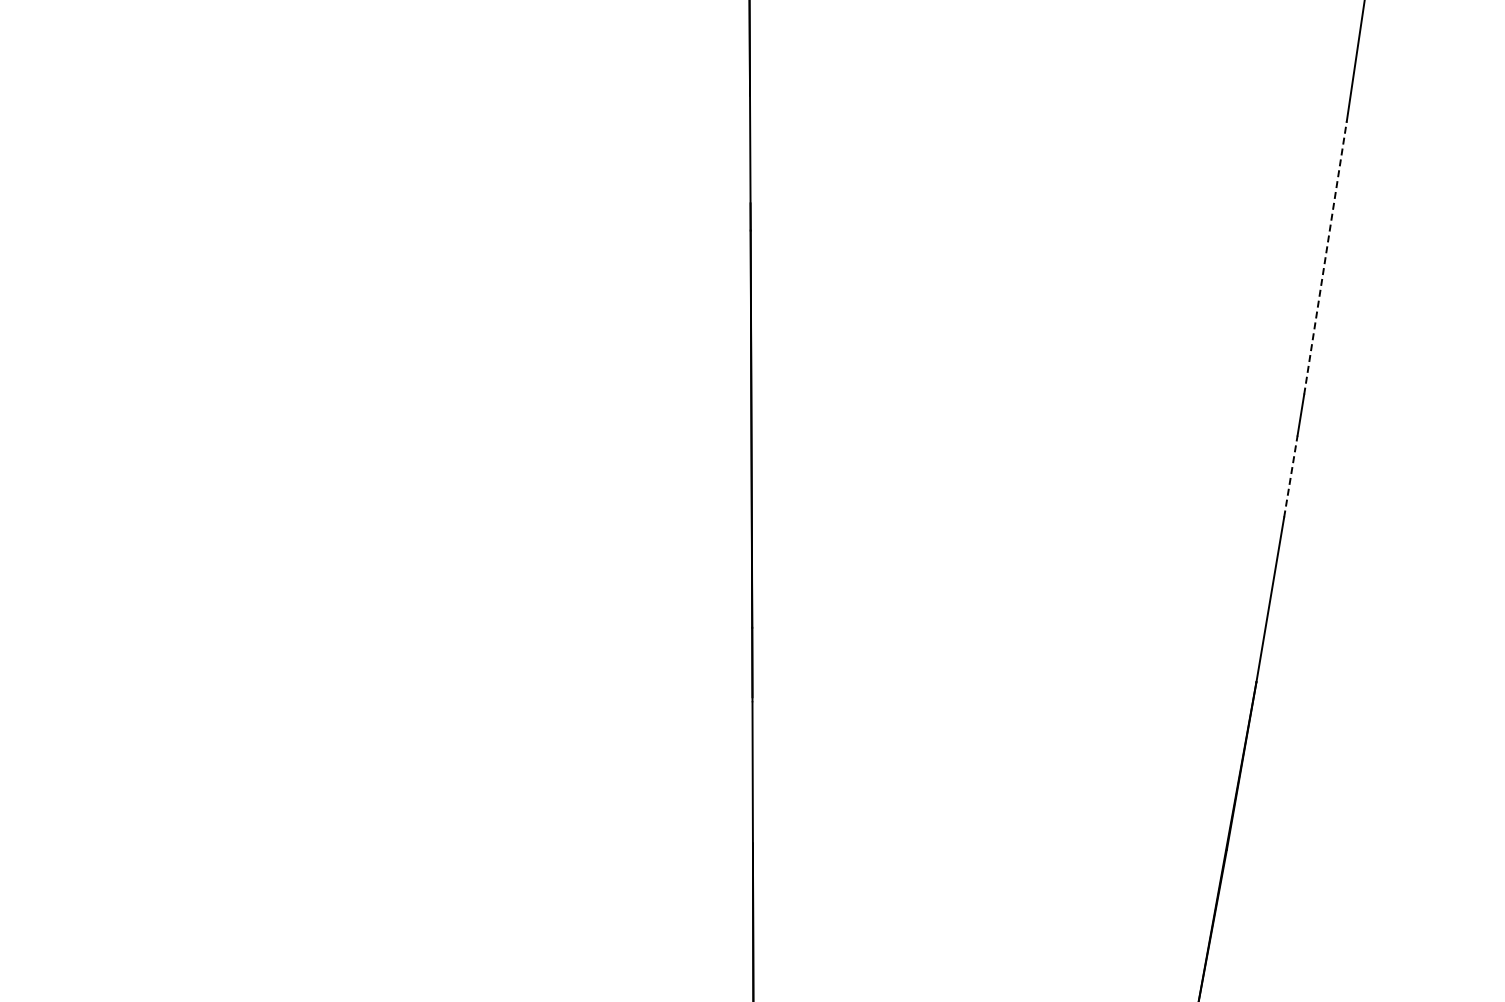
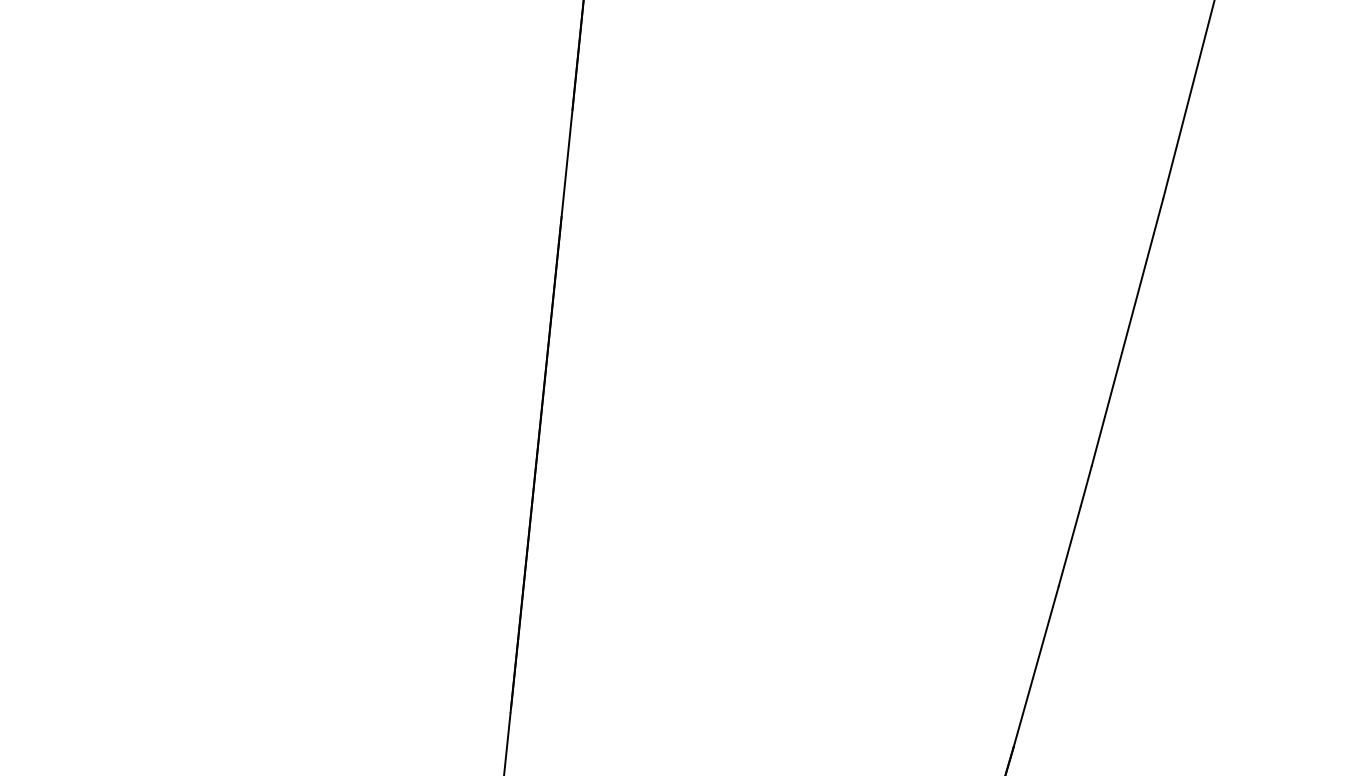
line: (1325, 257) -> (1127, 331), dashed -> solid
line: (1290, 476) -> (1069, 546), dashed -> solid

